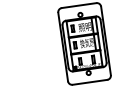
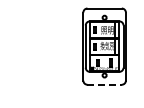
line: (90, 81) -> (105, 84), solid -> dashed

